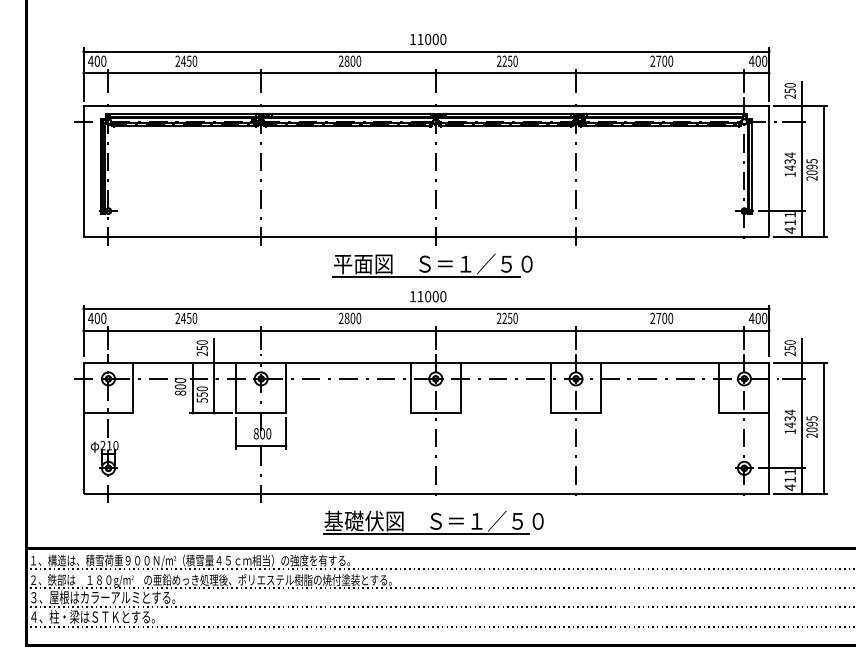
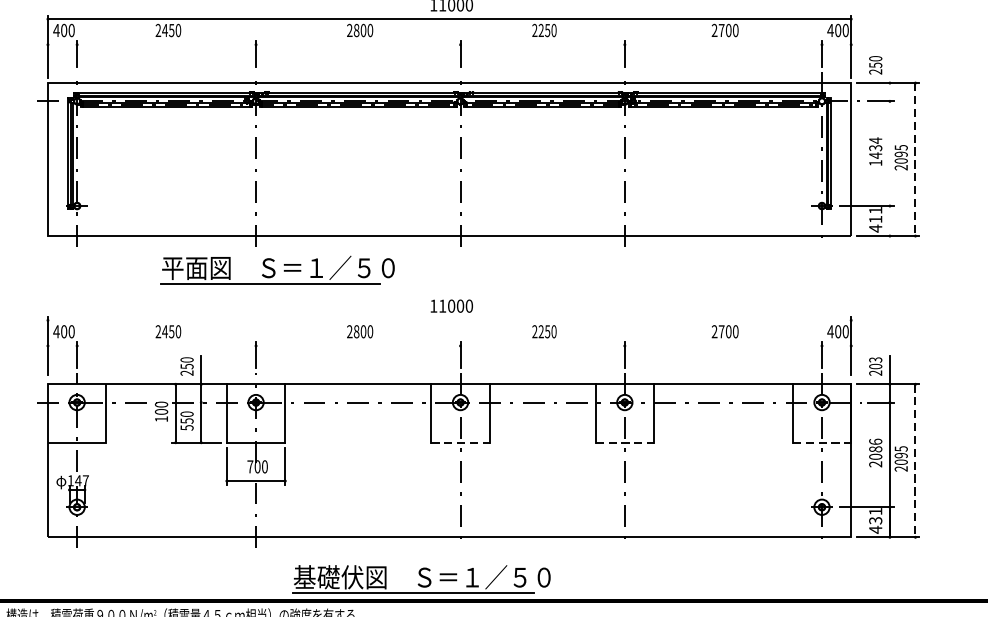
line: (426, 73) -> (449, 44), removed
line: (802, 158) -> (890, 144), removed
line: (824, 171) -> (915, 159), solid -> dashed
part: (432, 265) -> (277, 269), moved
line: (426, 308) -> (449, 320), removed
line: (426, 330) -> (449, 345), removed
text: (789, 345) -> (874, 363), 250 -> 203
text: (180, 392) -> (161, 418), 800 -> 100
line: (435, 413) -> (460, 443), solid -> dashed
line: (576, 413) -> (625, 443), solid -> dashed
line: (744, 413) -> (822, 443), solid -> dashed
text: (789, 421) -> (874, 452), 1434 -> 2086
line: (824, 429) -> (915, 461), solid -> dashed
text: (255, 433) -> (249, 466), 800 -> 700
text: (109, 445) -> (78, 480), 210 -> 147
text: (789, 479) -> (874, 520), 411 -> 431
part: (433, 522) -> (421, 578), moved

